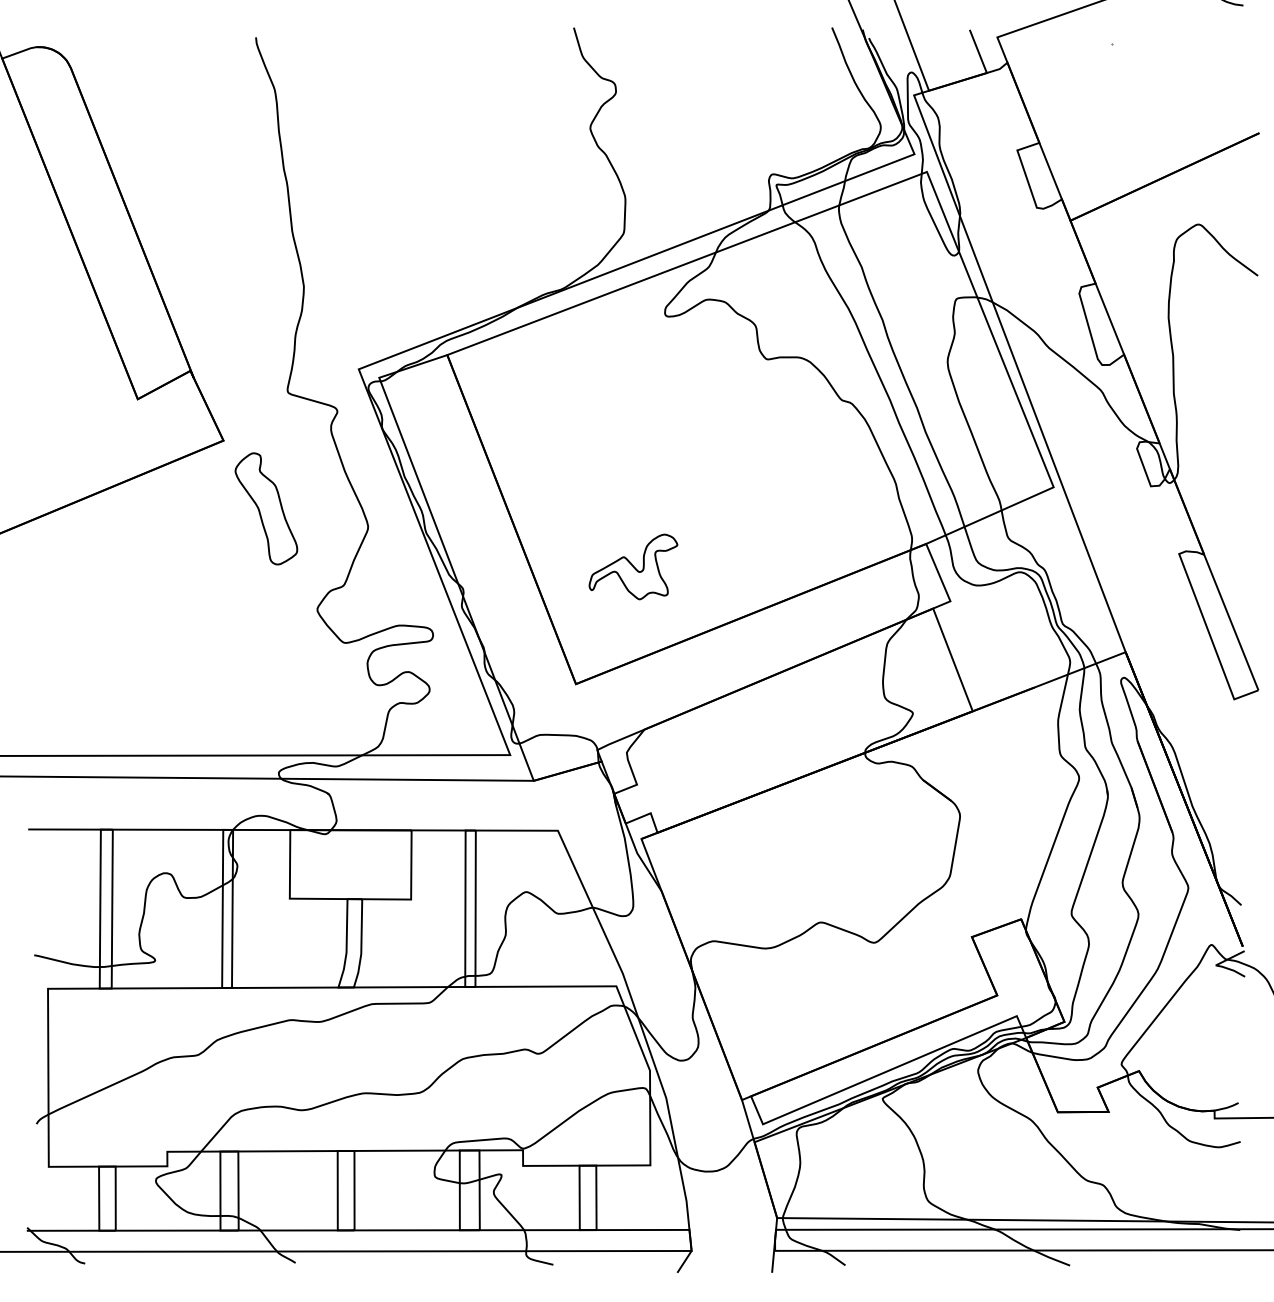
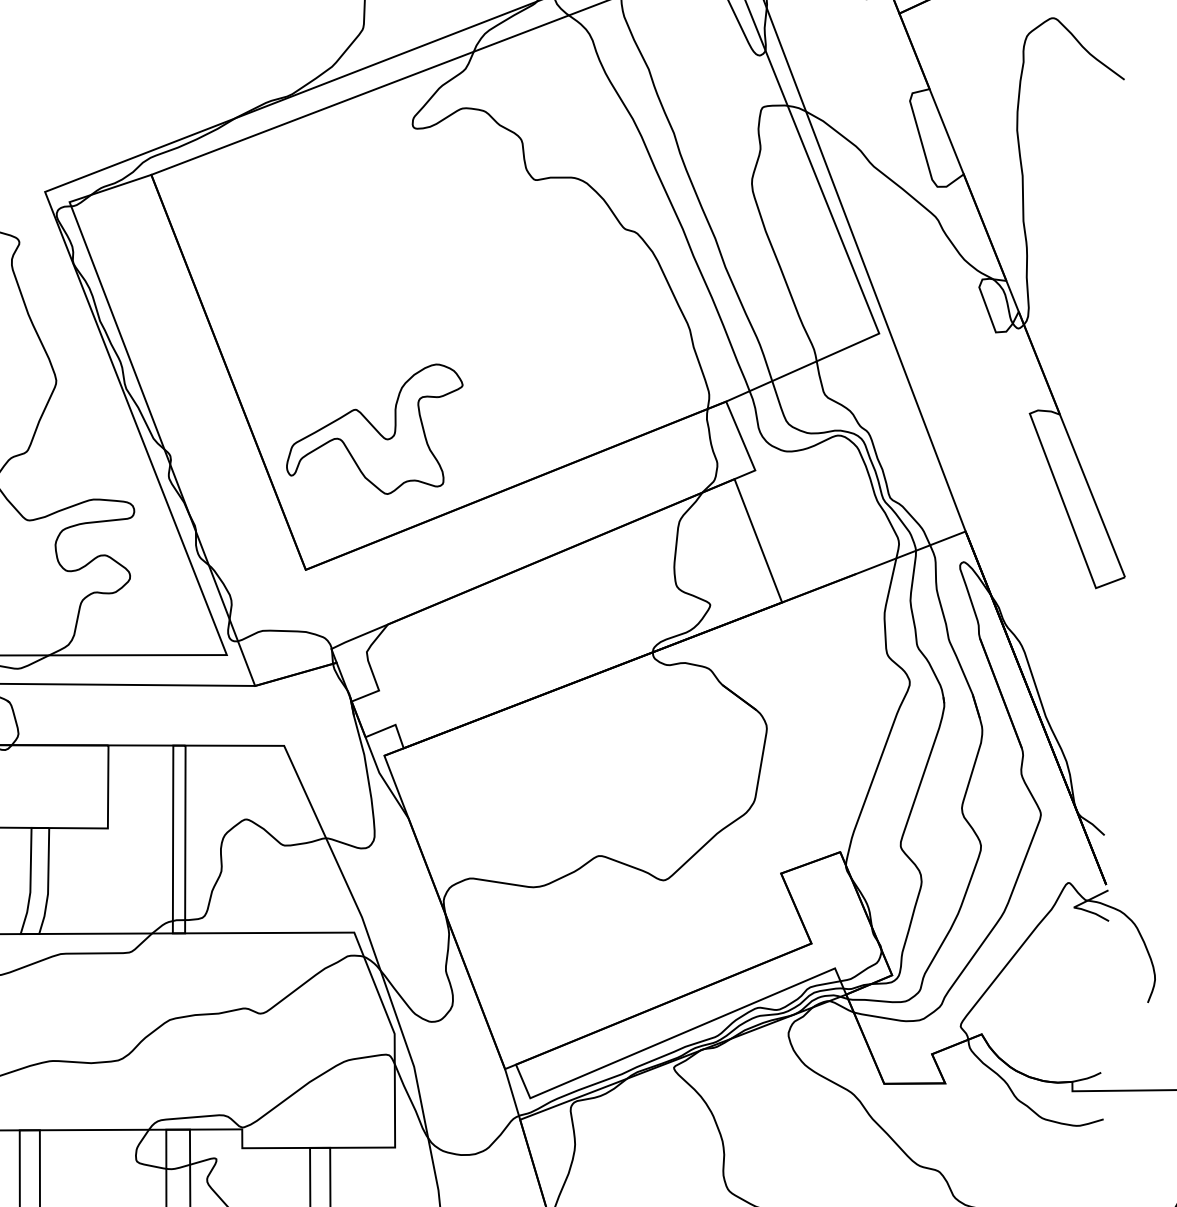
part: (633, 566) -> (374, 428), size x1.67

